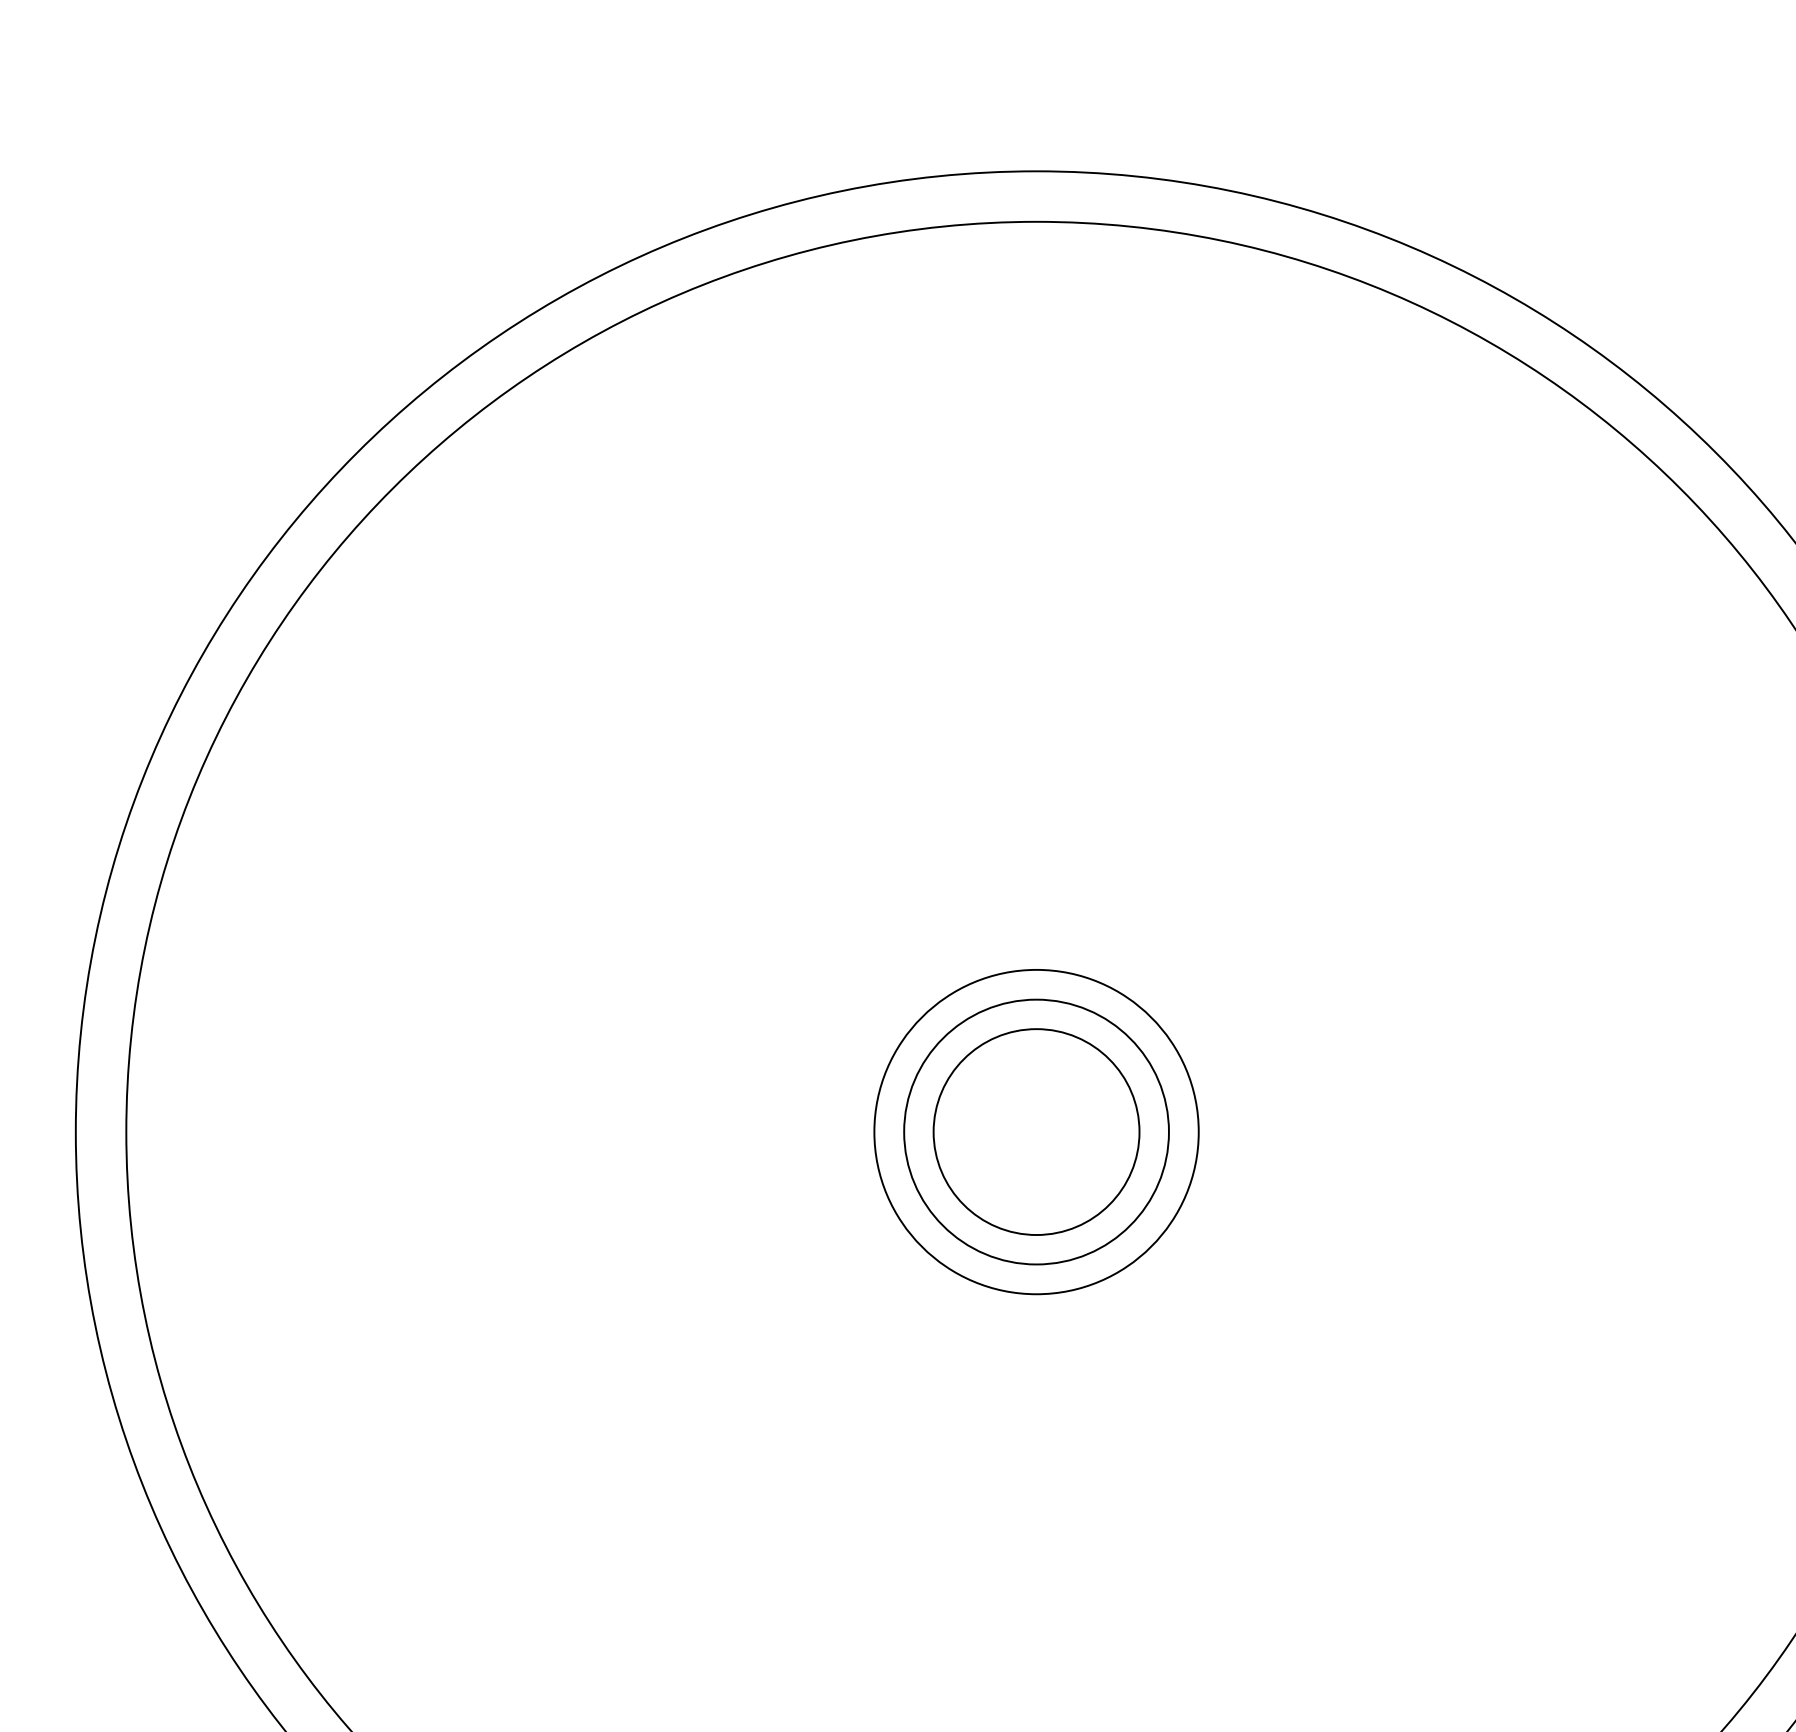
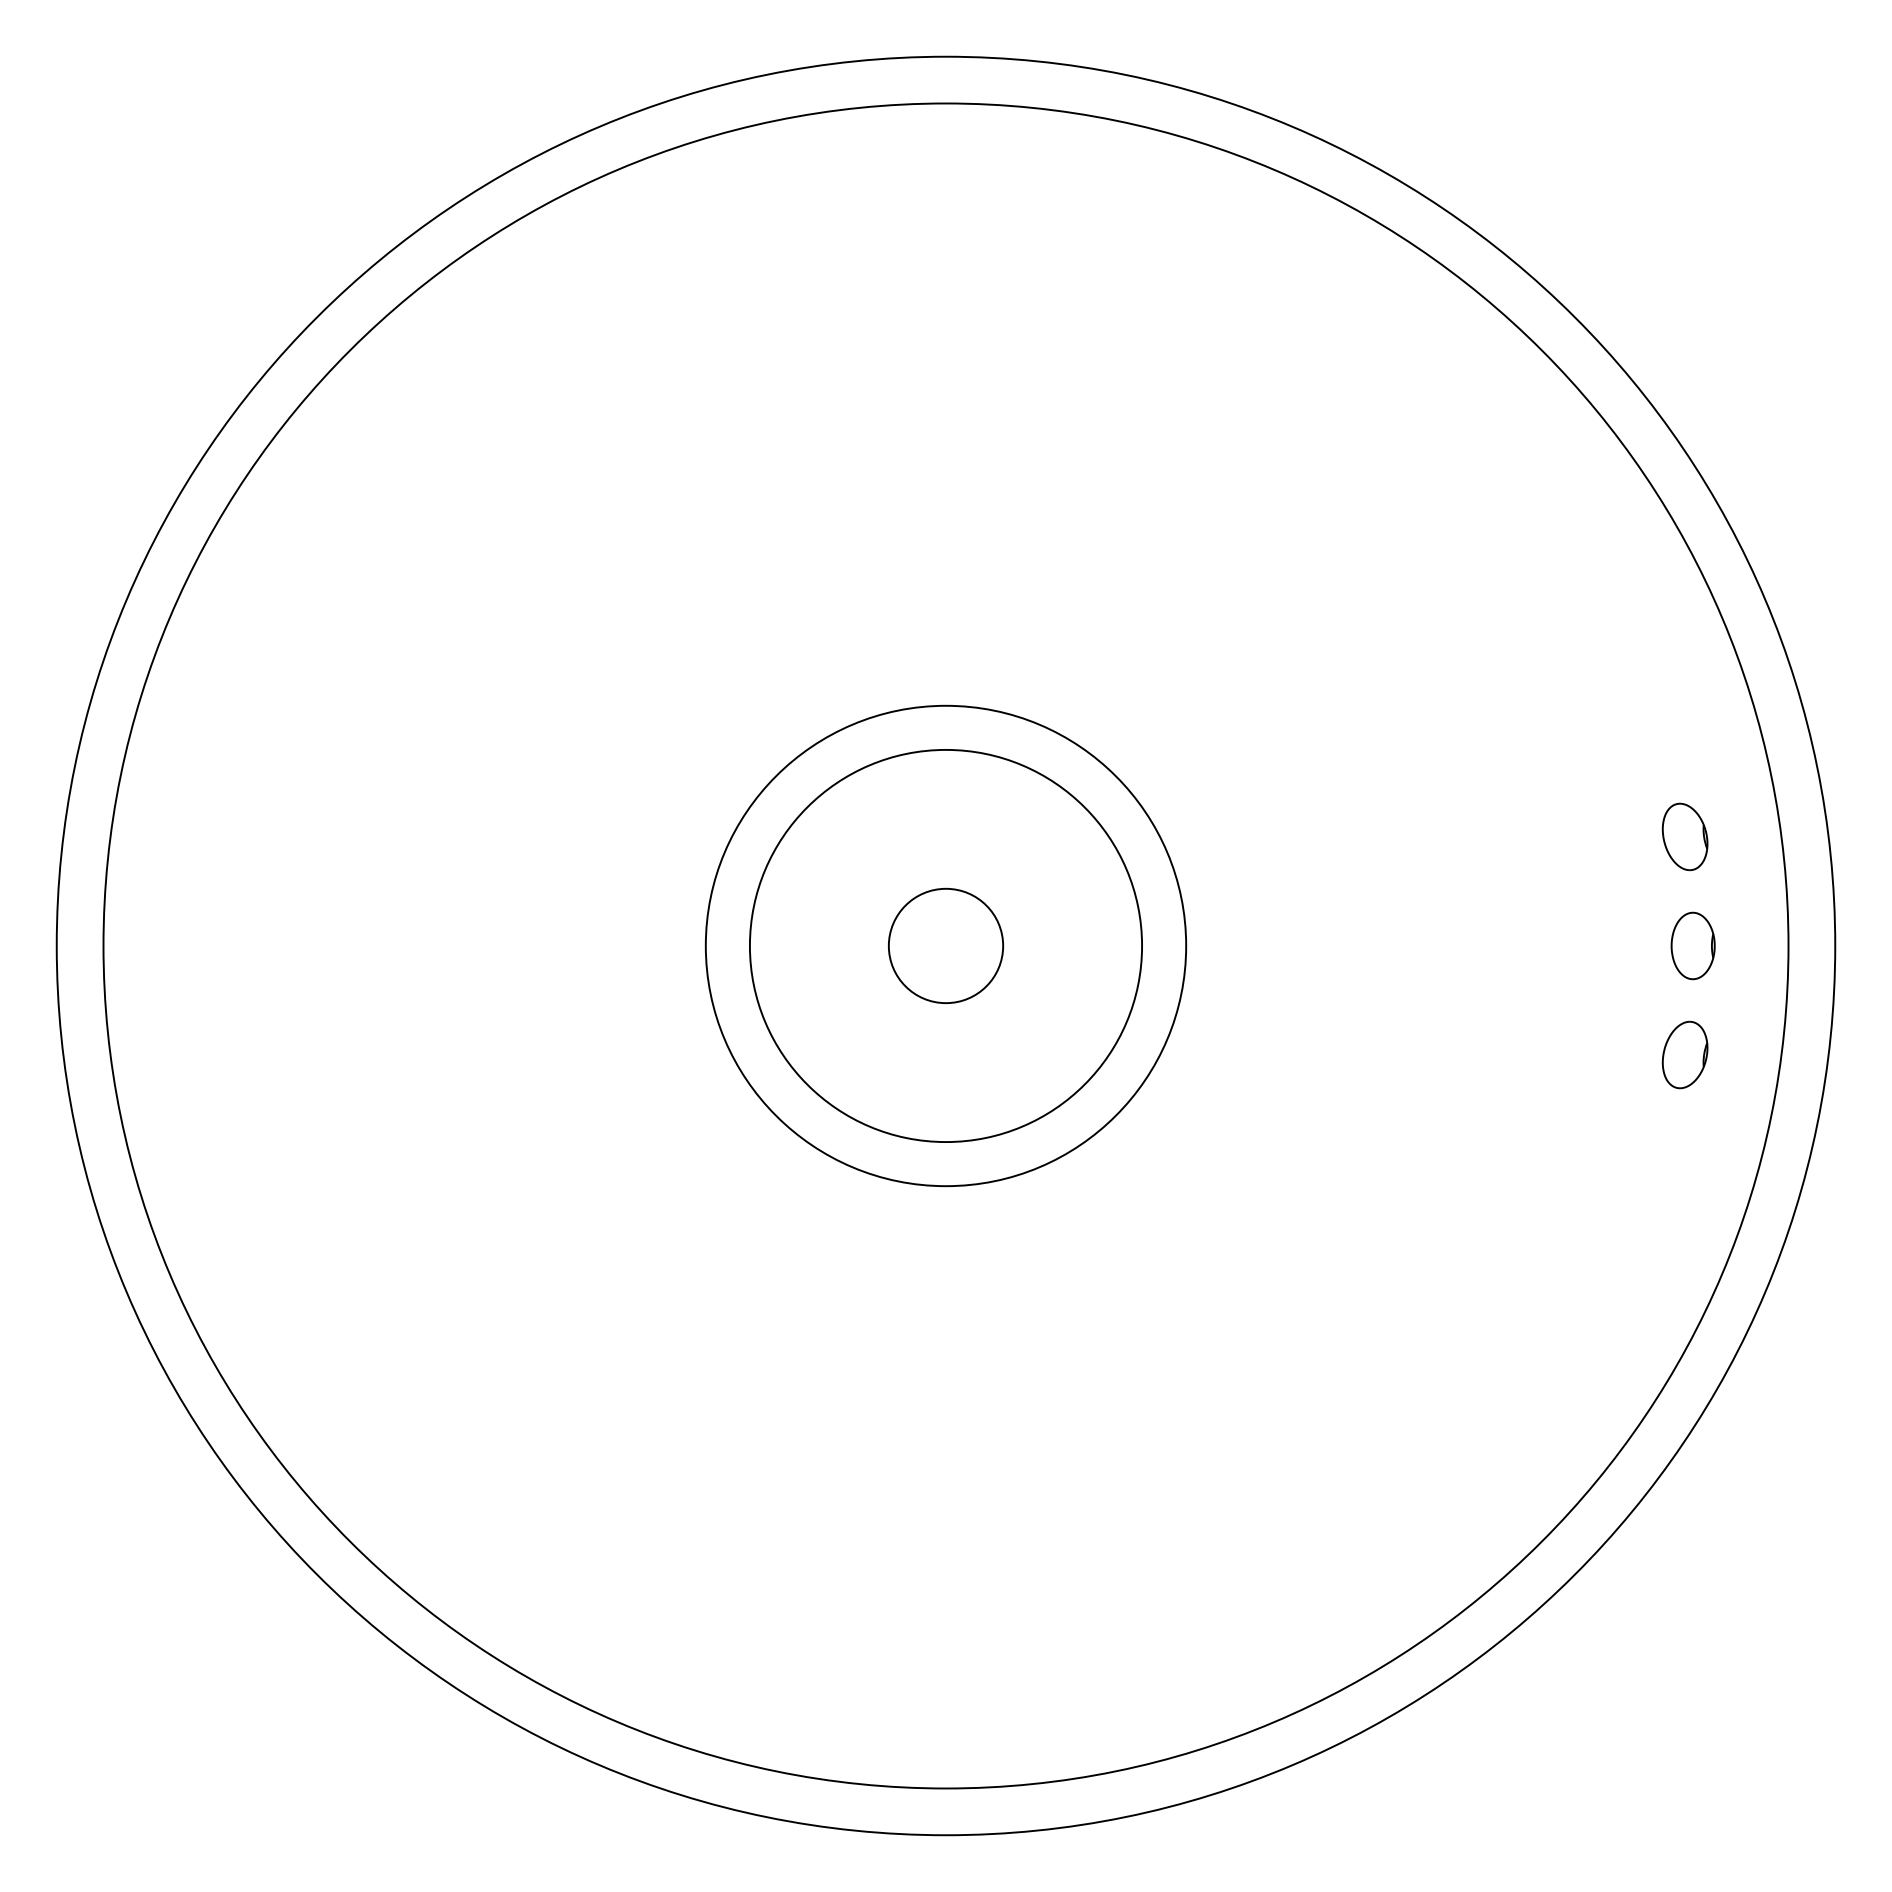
circle: (1036, 1131) -> (945, 945), size x0.6
circle: (1036, 1131) -> (945, 945), size x1.6
circle: (1036, 1131) -> (945, 945), size x1.6

